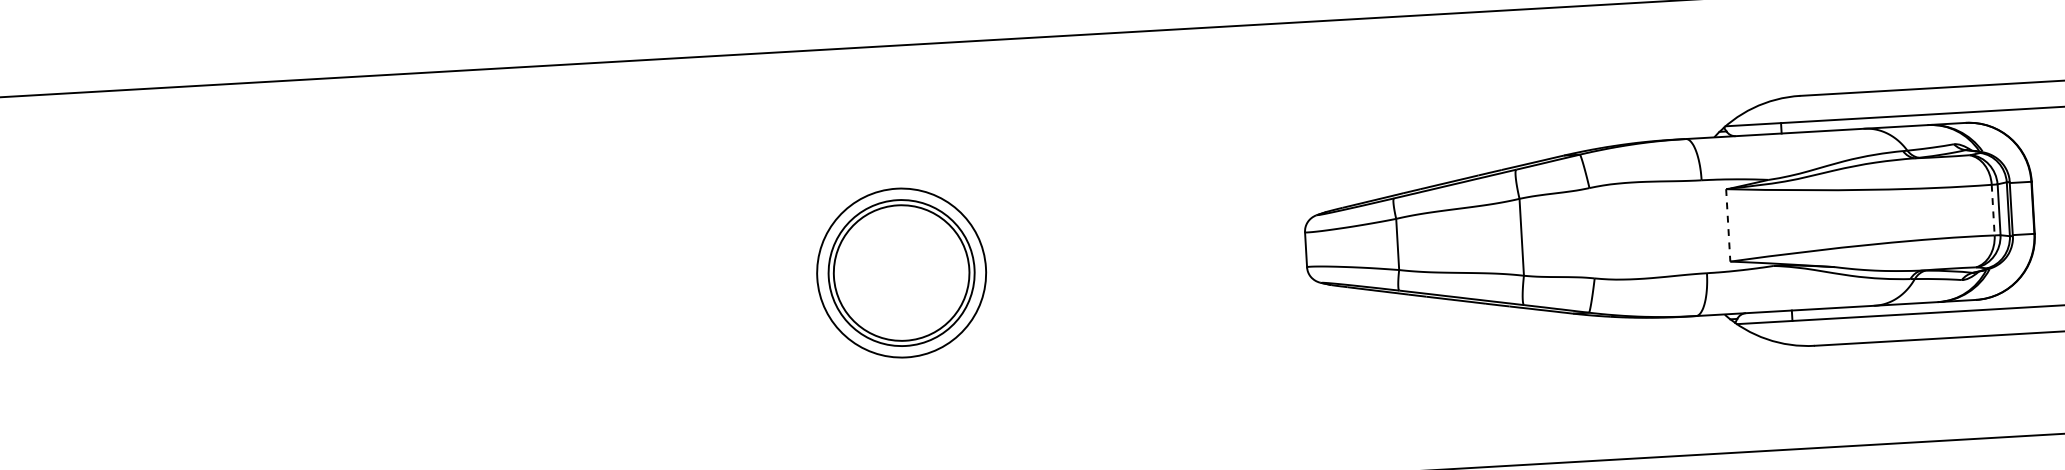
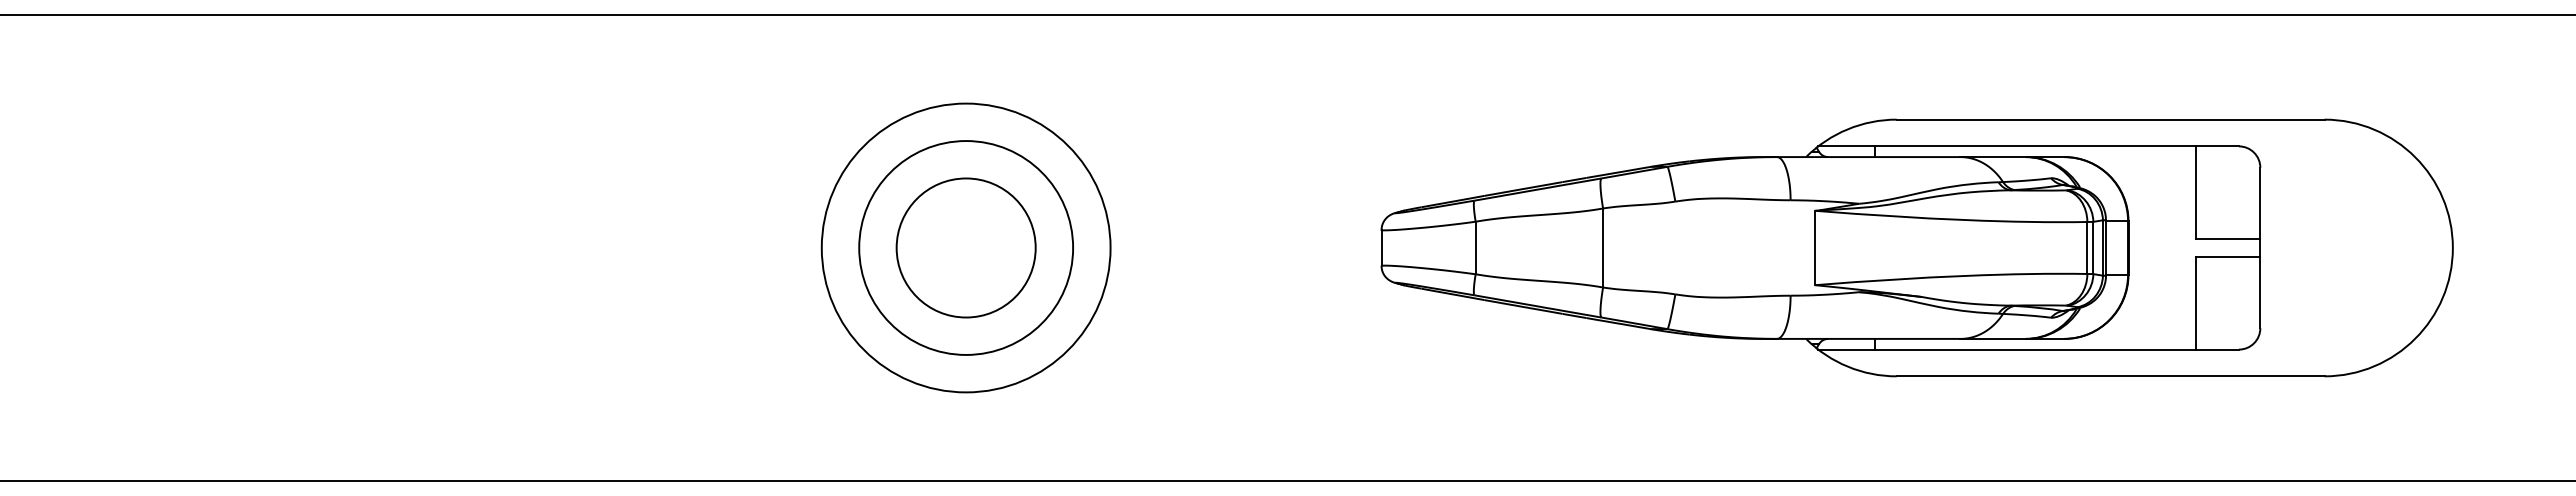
line: (1993, 210) -> (2087, 248), dashed -> solid
line: (1728, 225) -> (1815, 248), dashed -> solid
circle: (900, 272) -> (965, 247), size x1.67
circle: (901, 272) -> (966, 247), size x1.43

